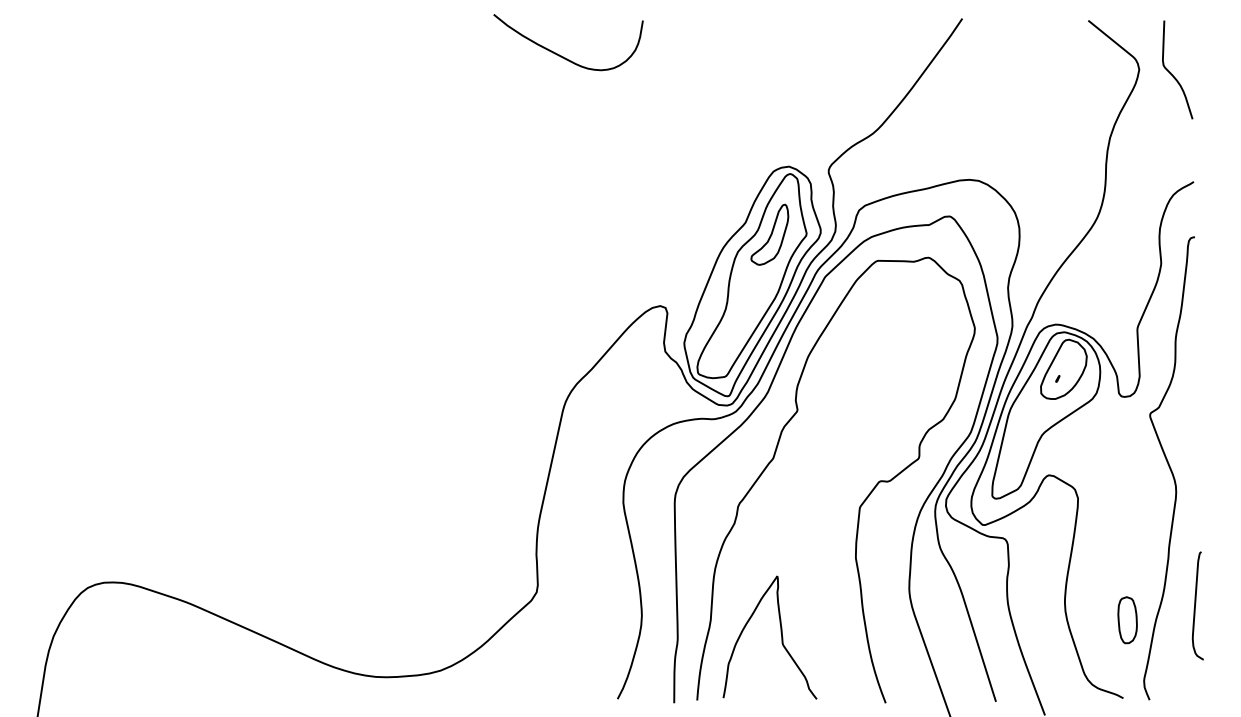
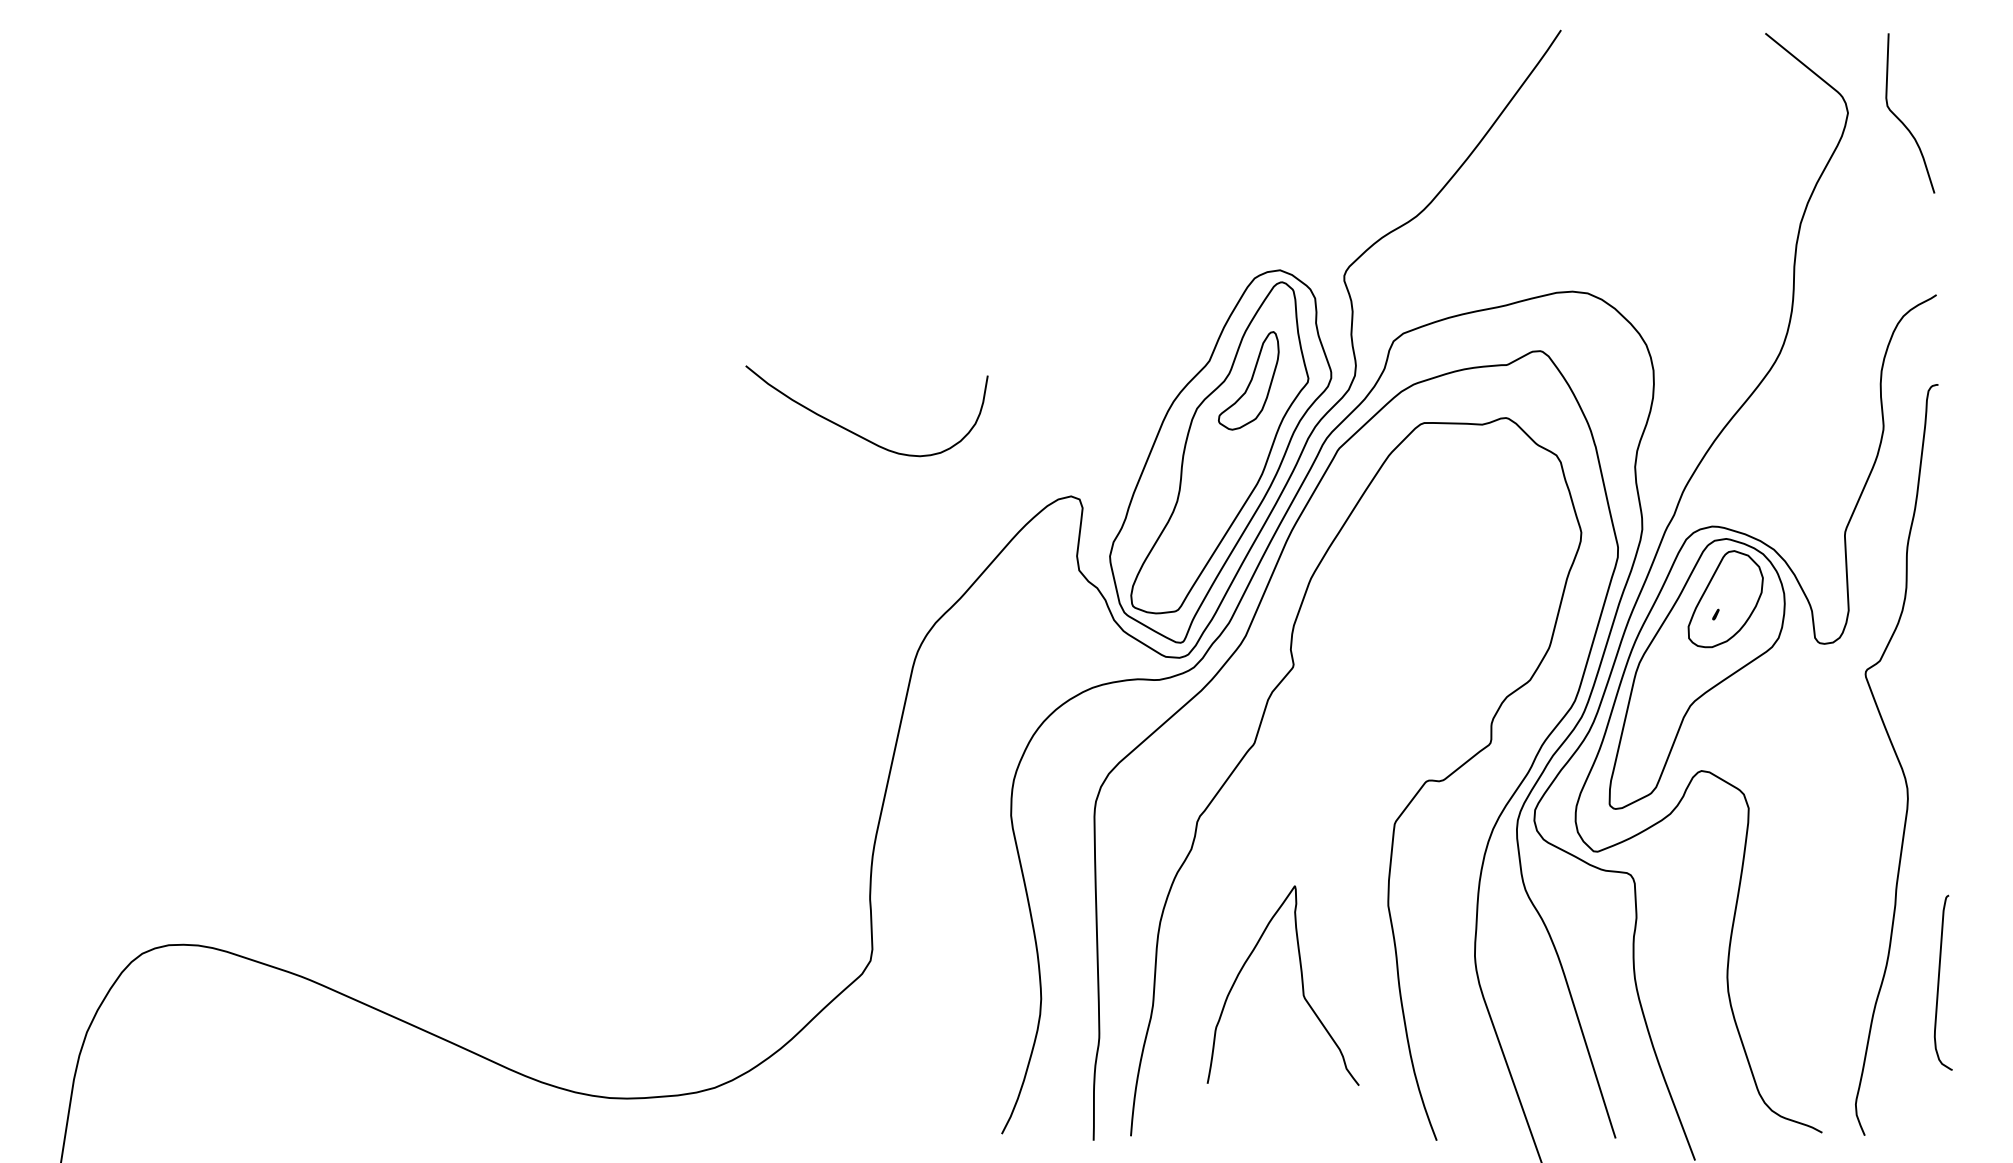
curve: (561, 55) -> (855, 432), moved
part: (1127, 620) -> (1828, 1006), removed
curve: (781, 637) -> (1301, 985), moved

